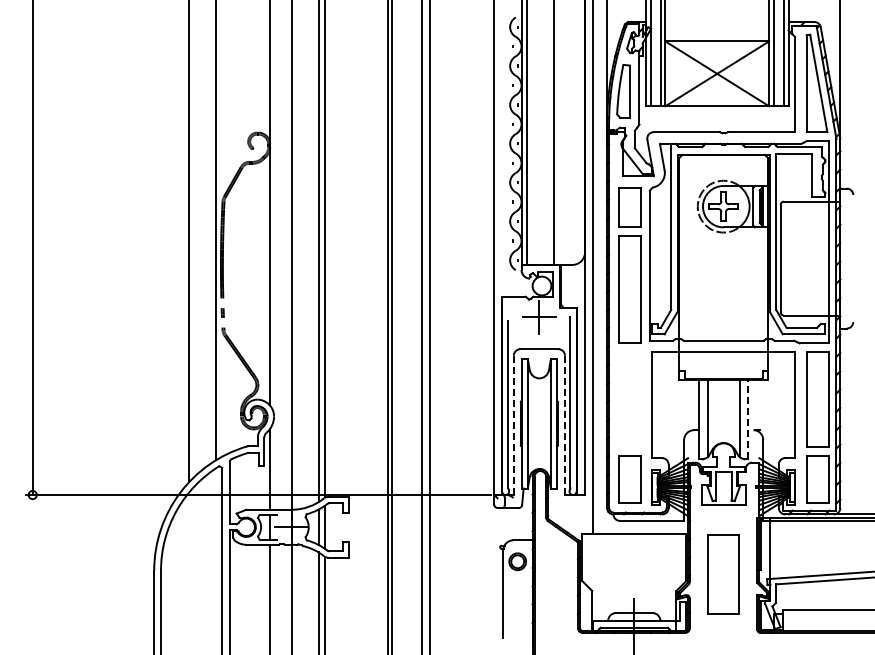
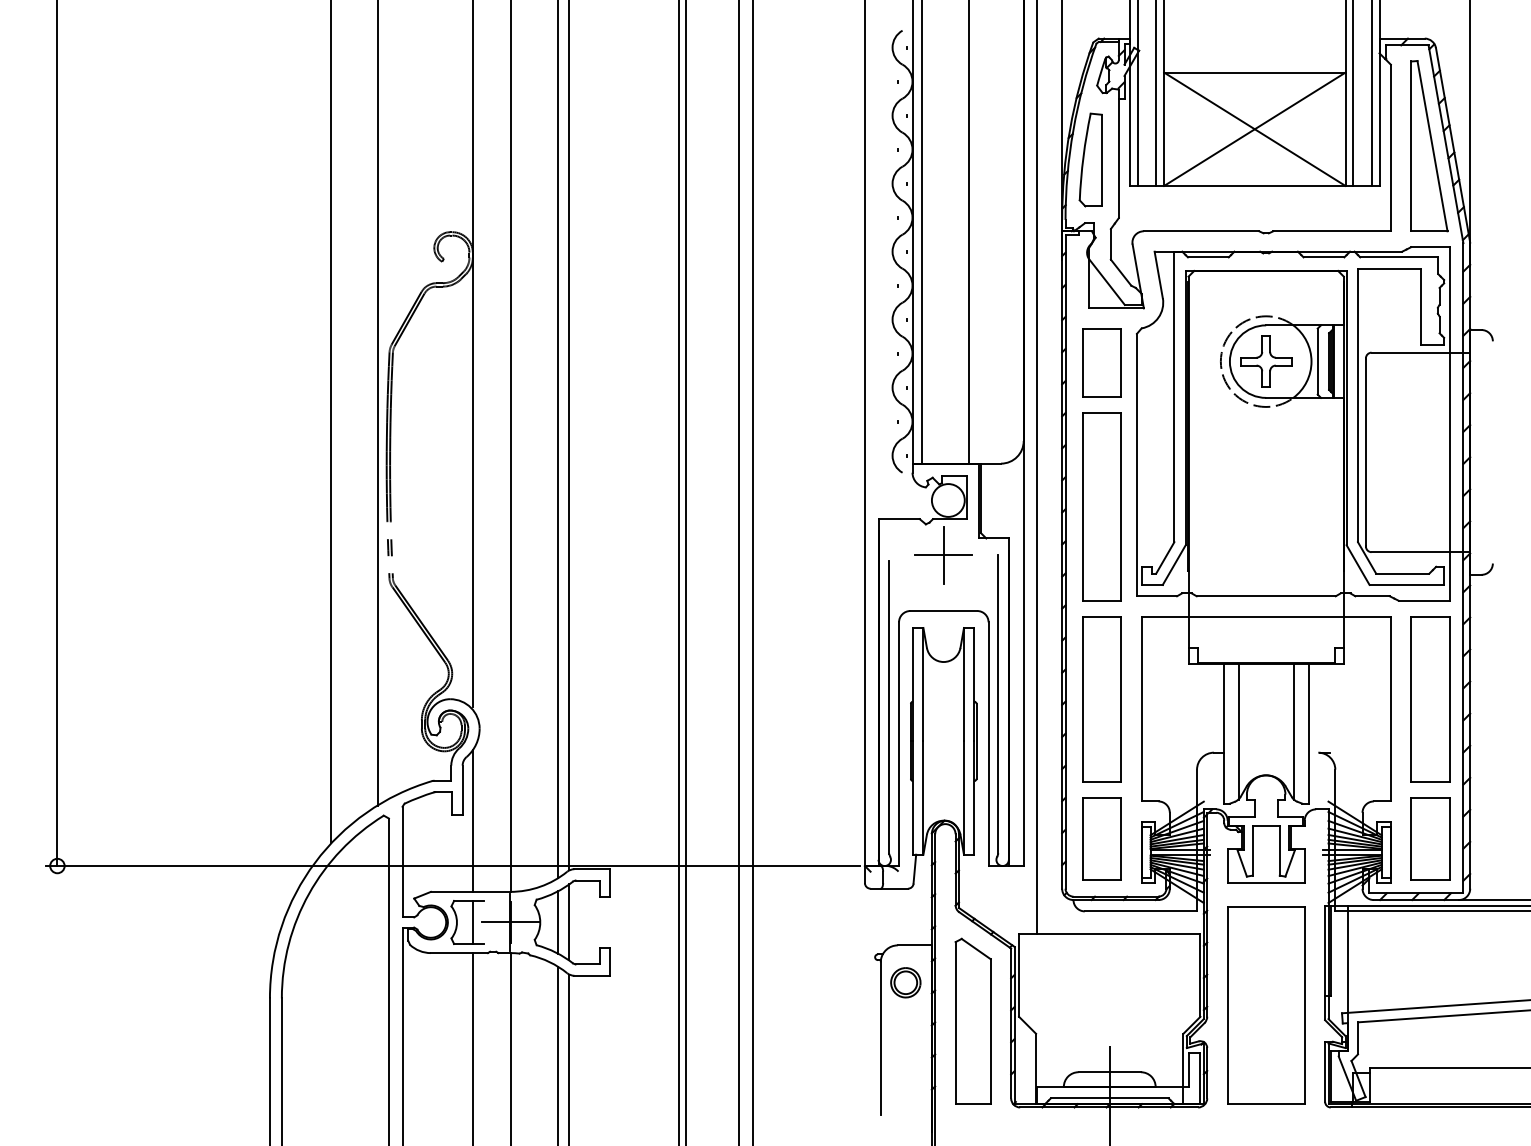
part: (629, 399) -> (1101, 698), added
line: (748, 419) -> (1309, 733), dashed -> solid
line: (513, 425) -> (898, 744), dashed -> solid
line: (565, 425) -> (989, 744), dashed -> solid
part: (723, 574) -> (1265, 1005), size x1.43
part: (556, 583) -> (973, 1020), added

